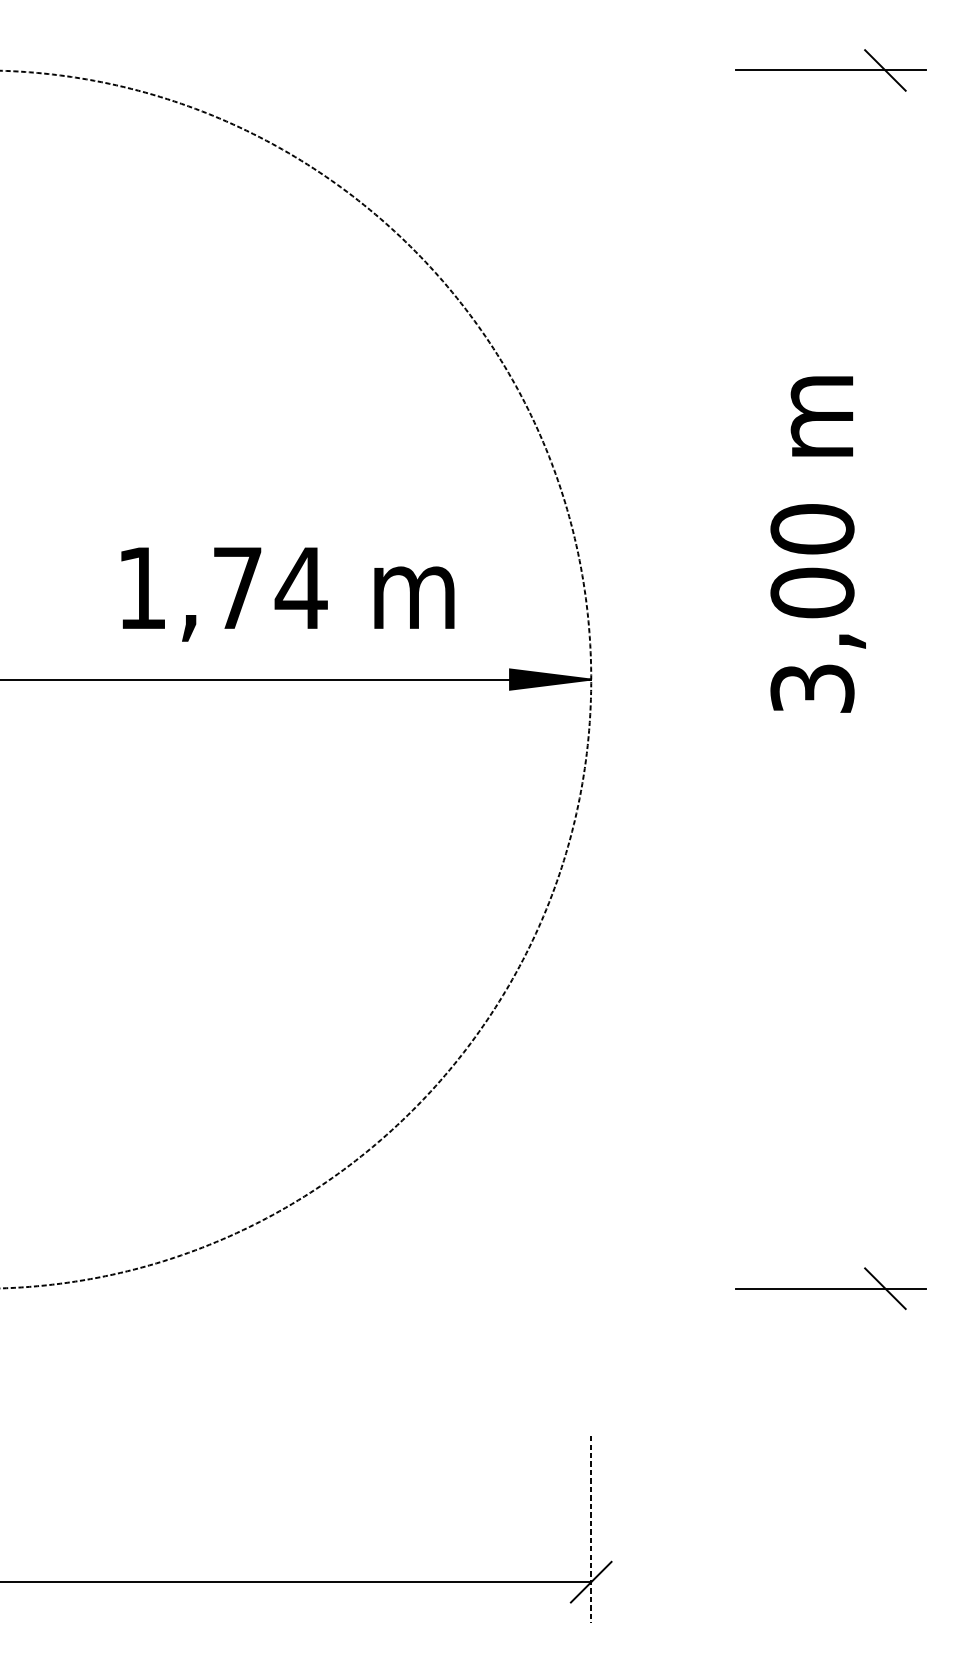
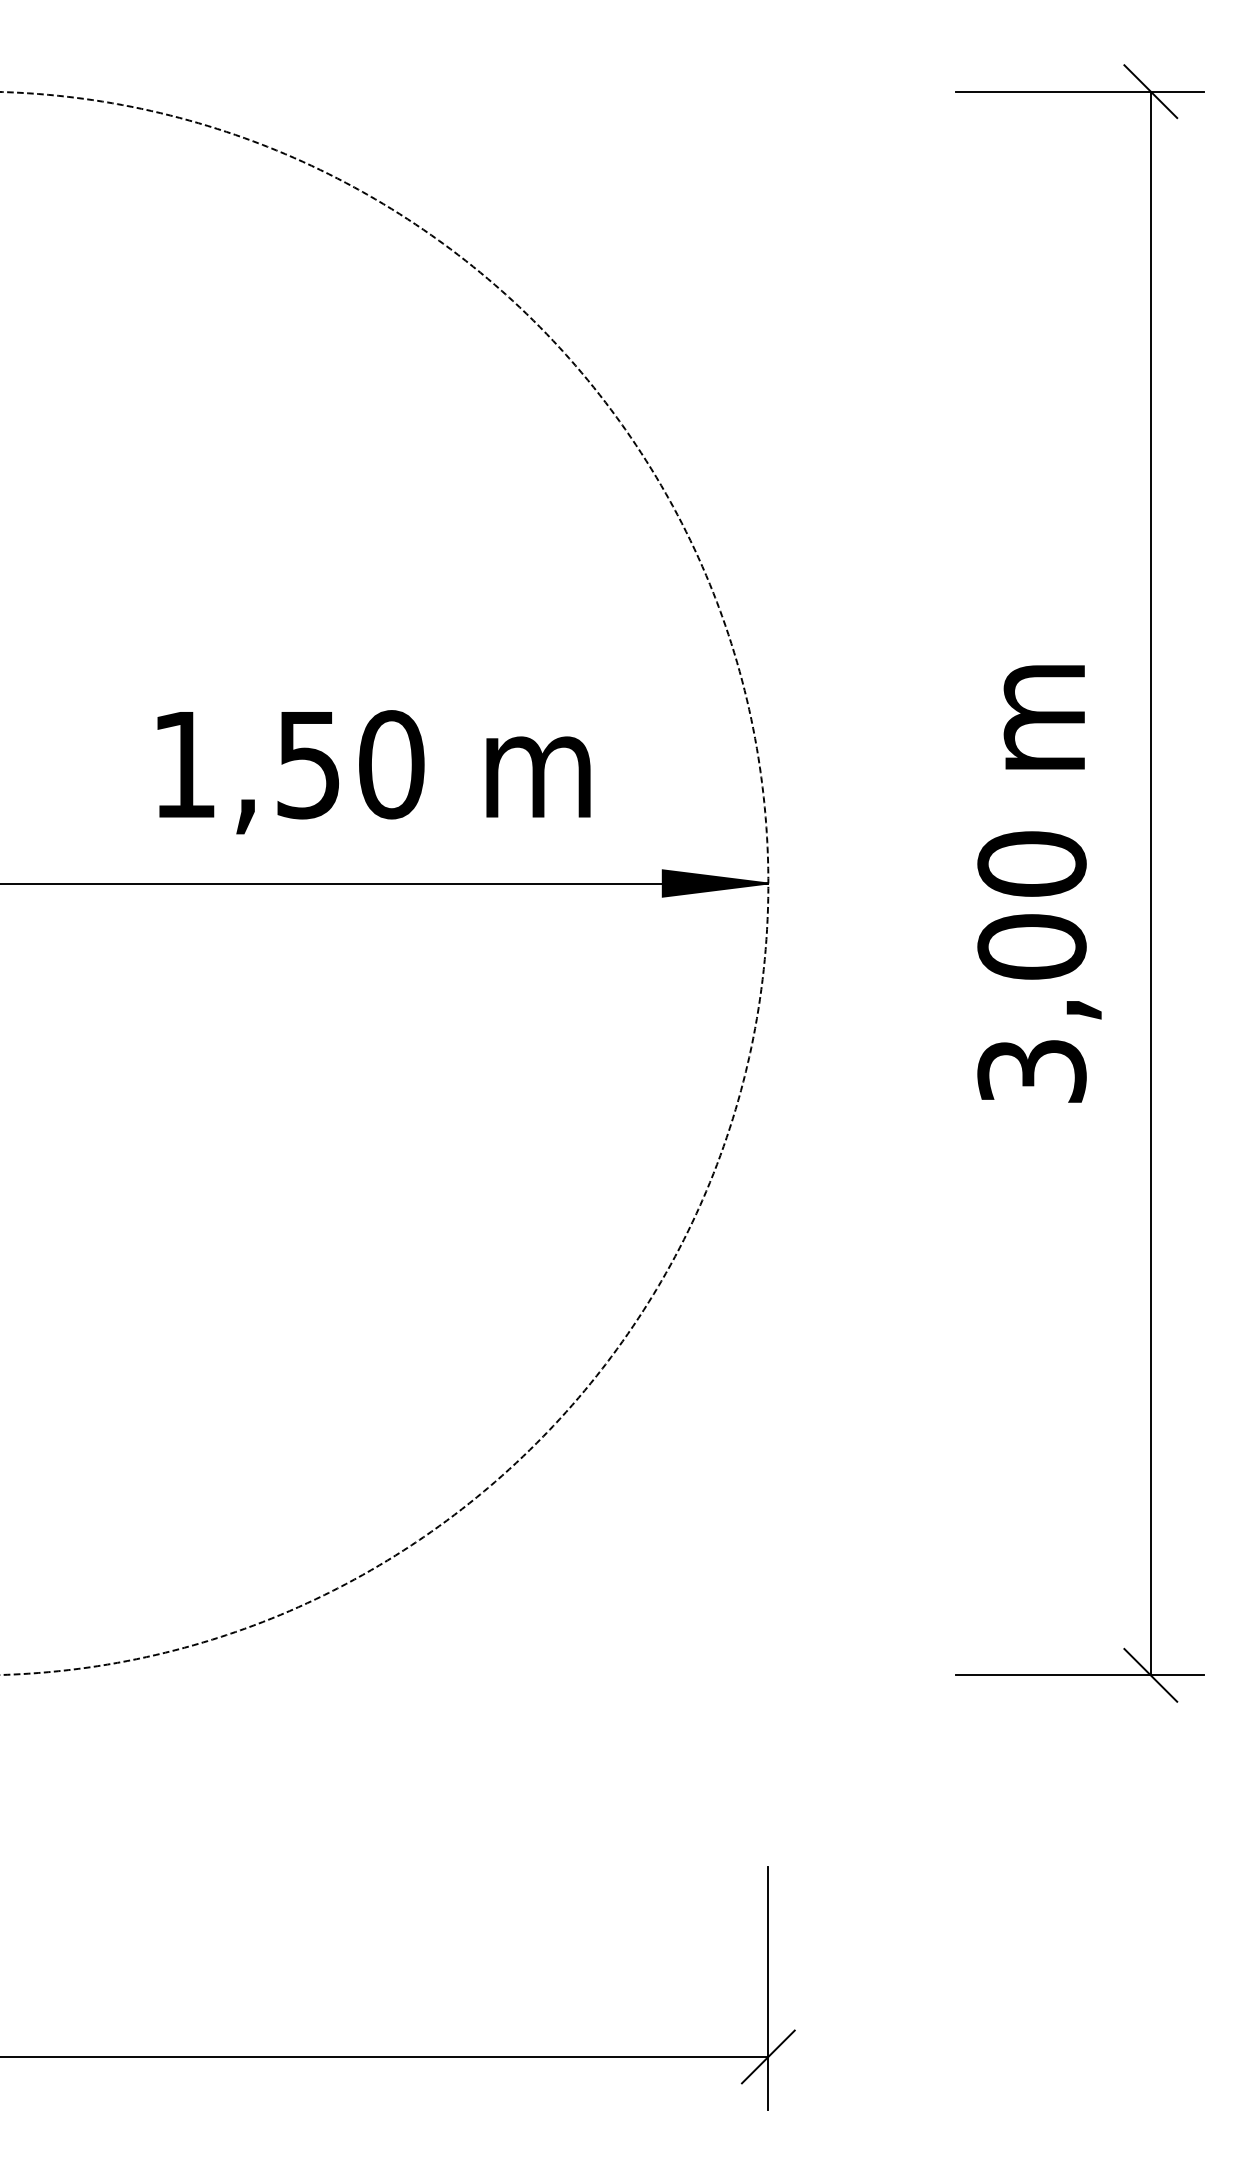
text: (818, 544) -> (1039, 883), moved
text: (270, 588) -> (351, 764), 1,74 -> 1,50
line: (885, 679) -> (1150, 883), added
line: (591, 1529) -> (768, 1988), dashed -> solid

